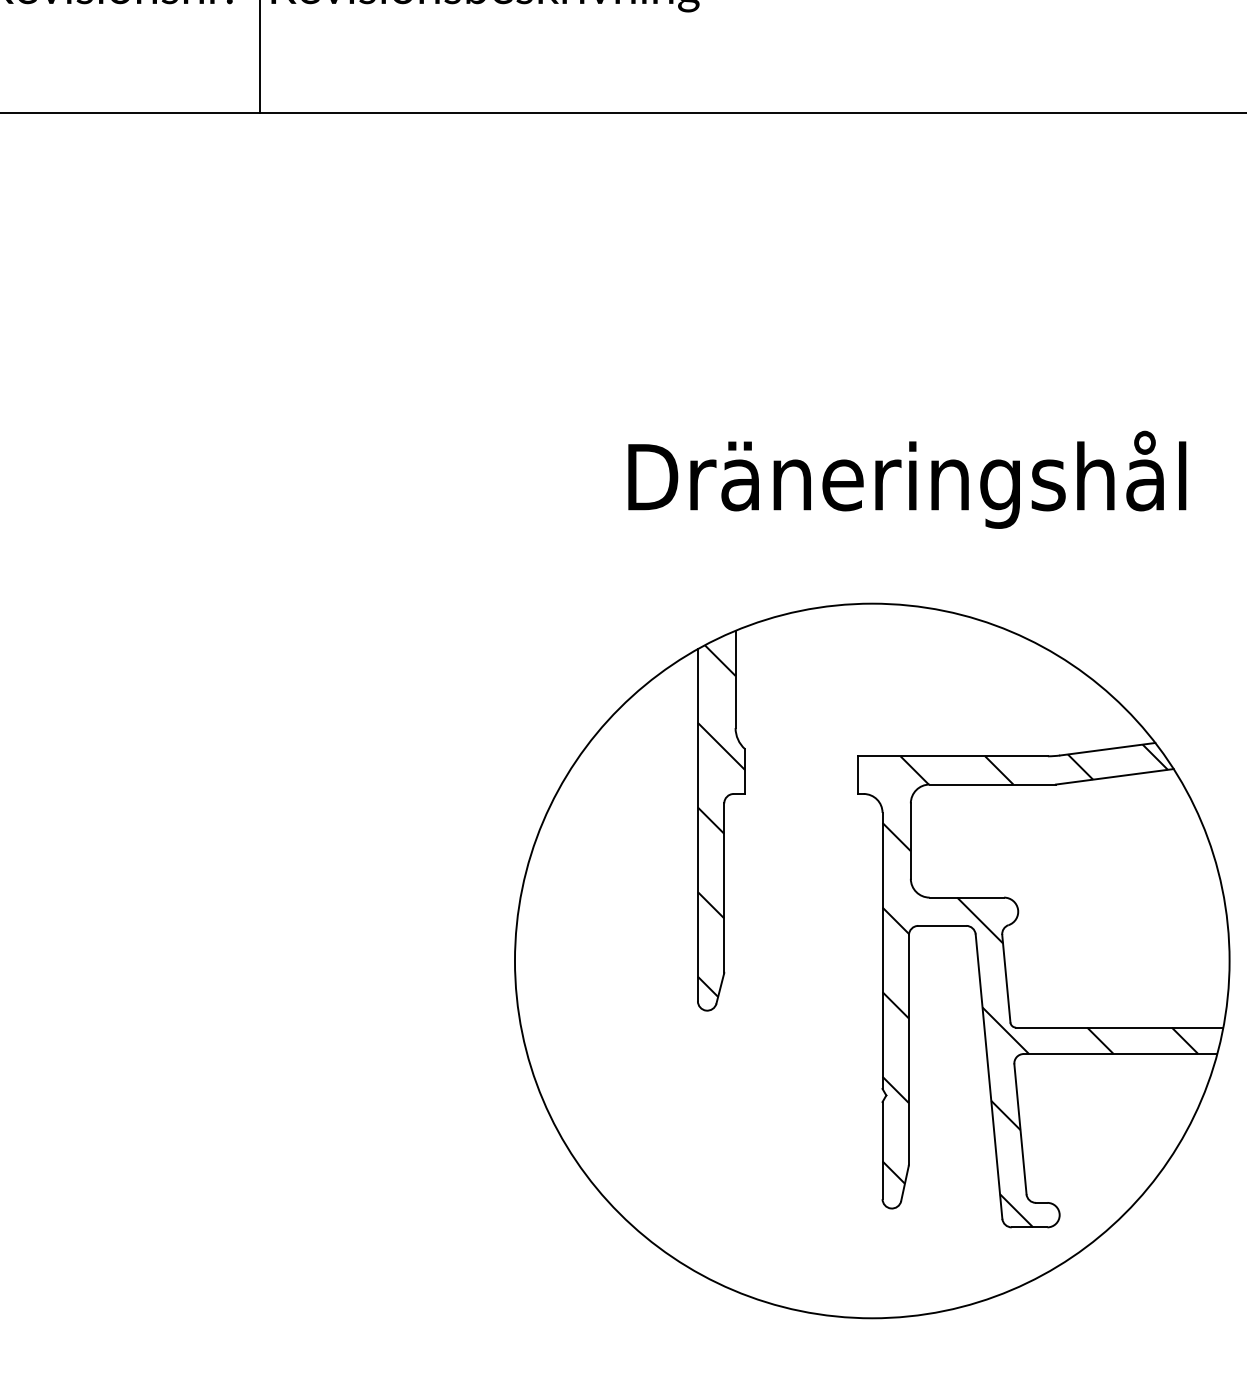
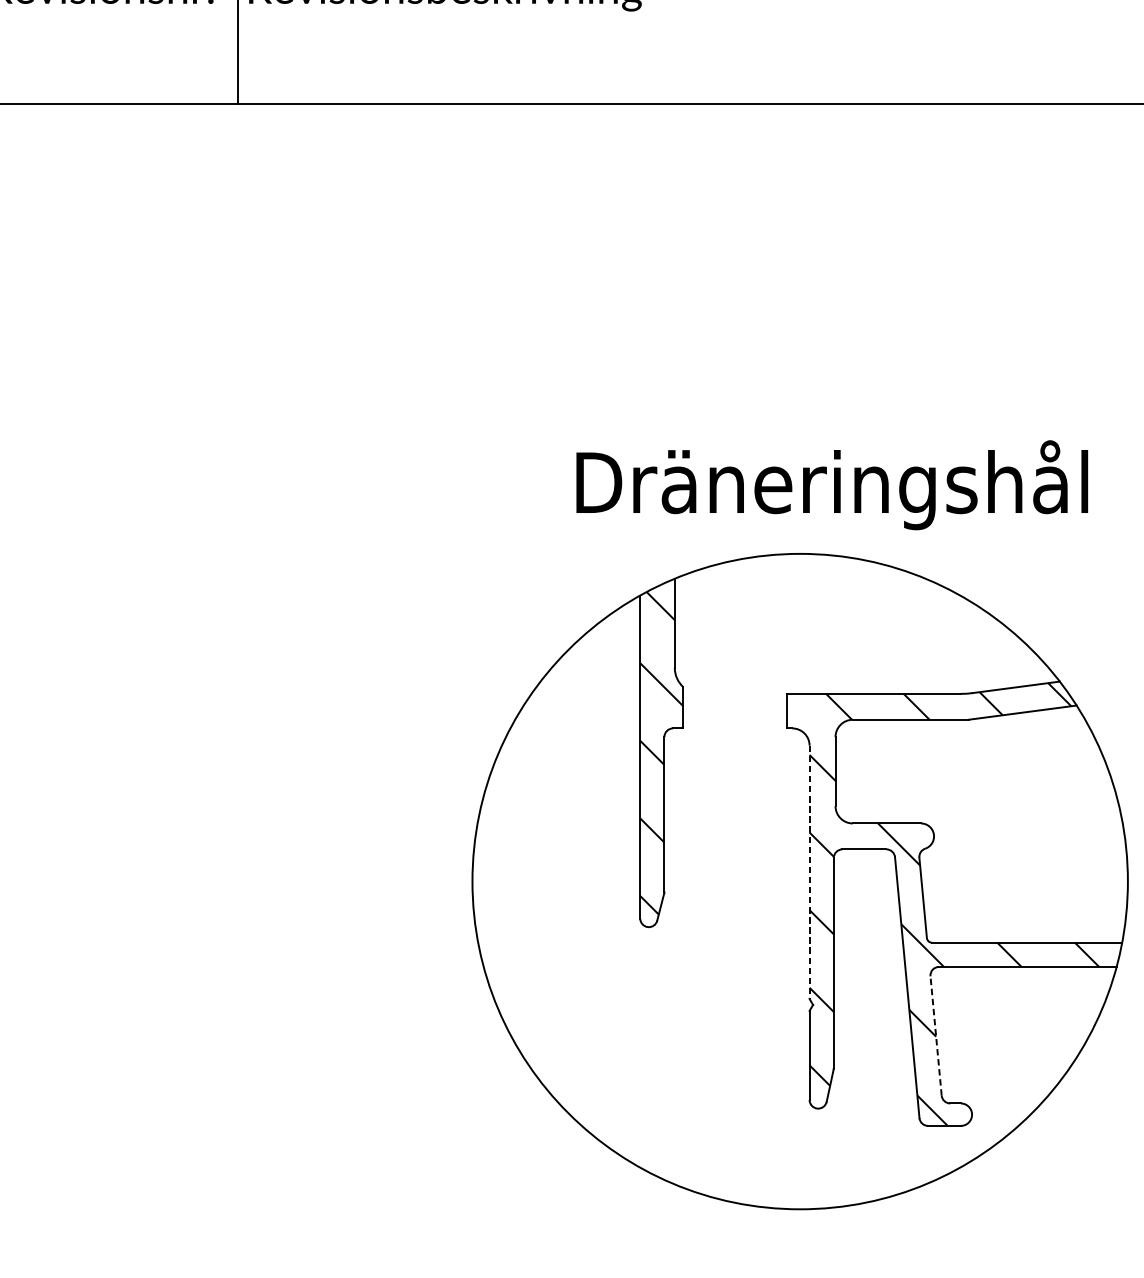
text: (907, 479) -> (832, 484), moved
line: (882, 951) -> (809, 872), solid -> dashed
line: (1020, 1128) -> (936, 1035), solid -> dashed

